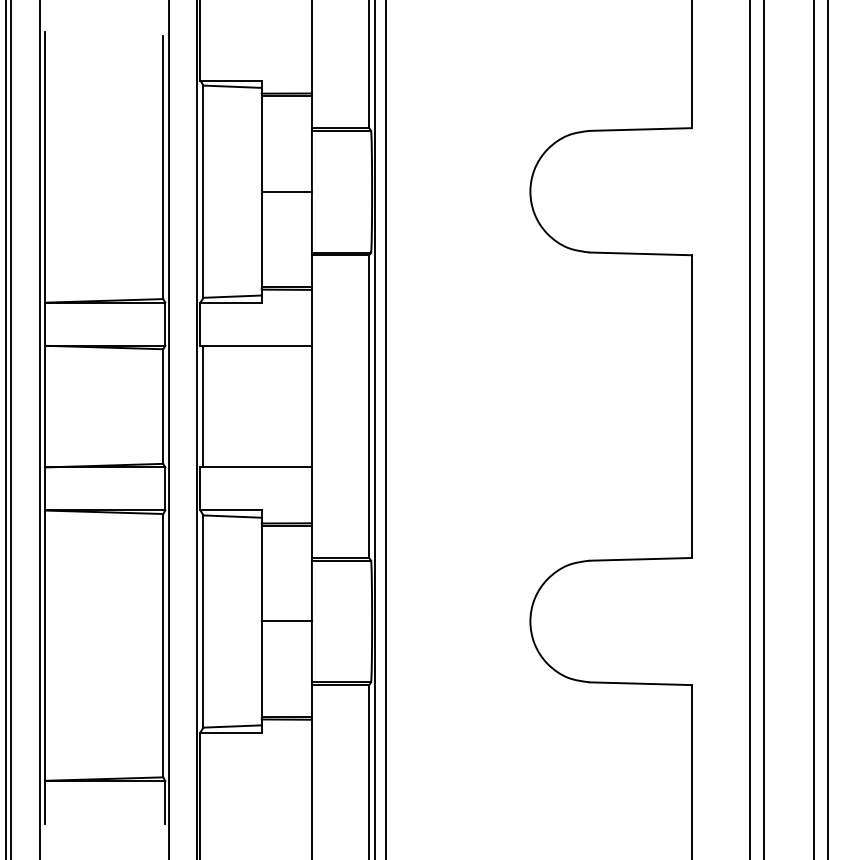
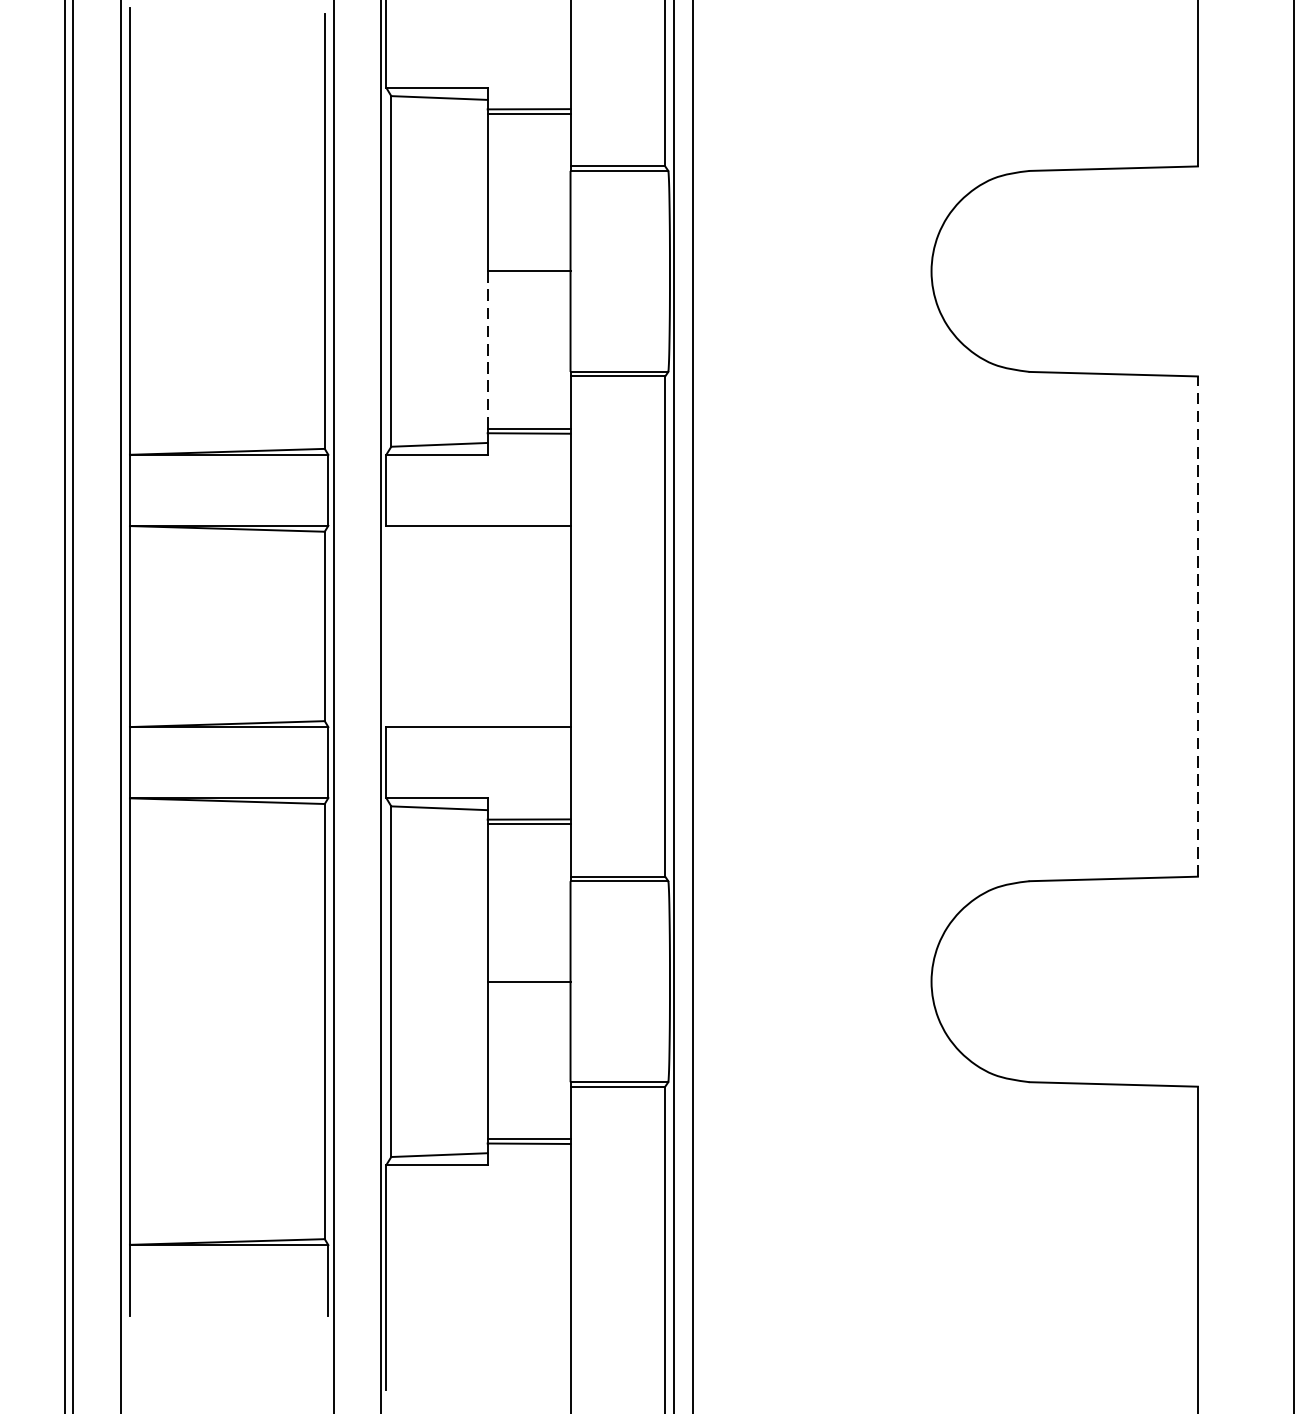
line: (261, 239) -> (487, 350), solid -> dashed
line: (203, 406) -> (391, 626), removed
line: (691, 406) -> (1197, 626), solid -> dashed

